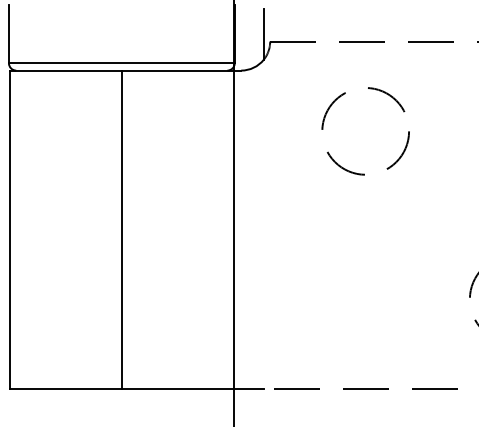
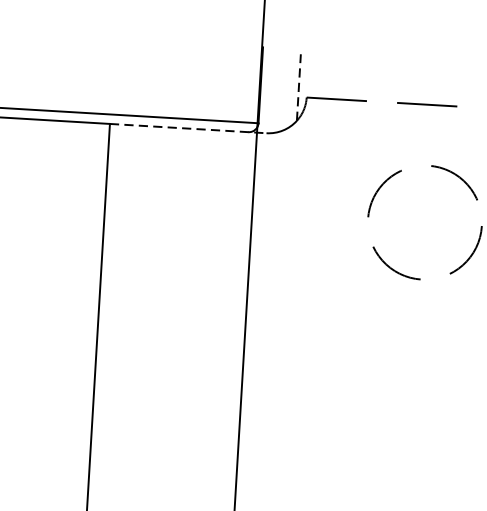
line: (263, 33) -> (298, 86), solid -> dashed
line: (181, 70) -> (188, 128), solid -> dashed

